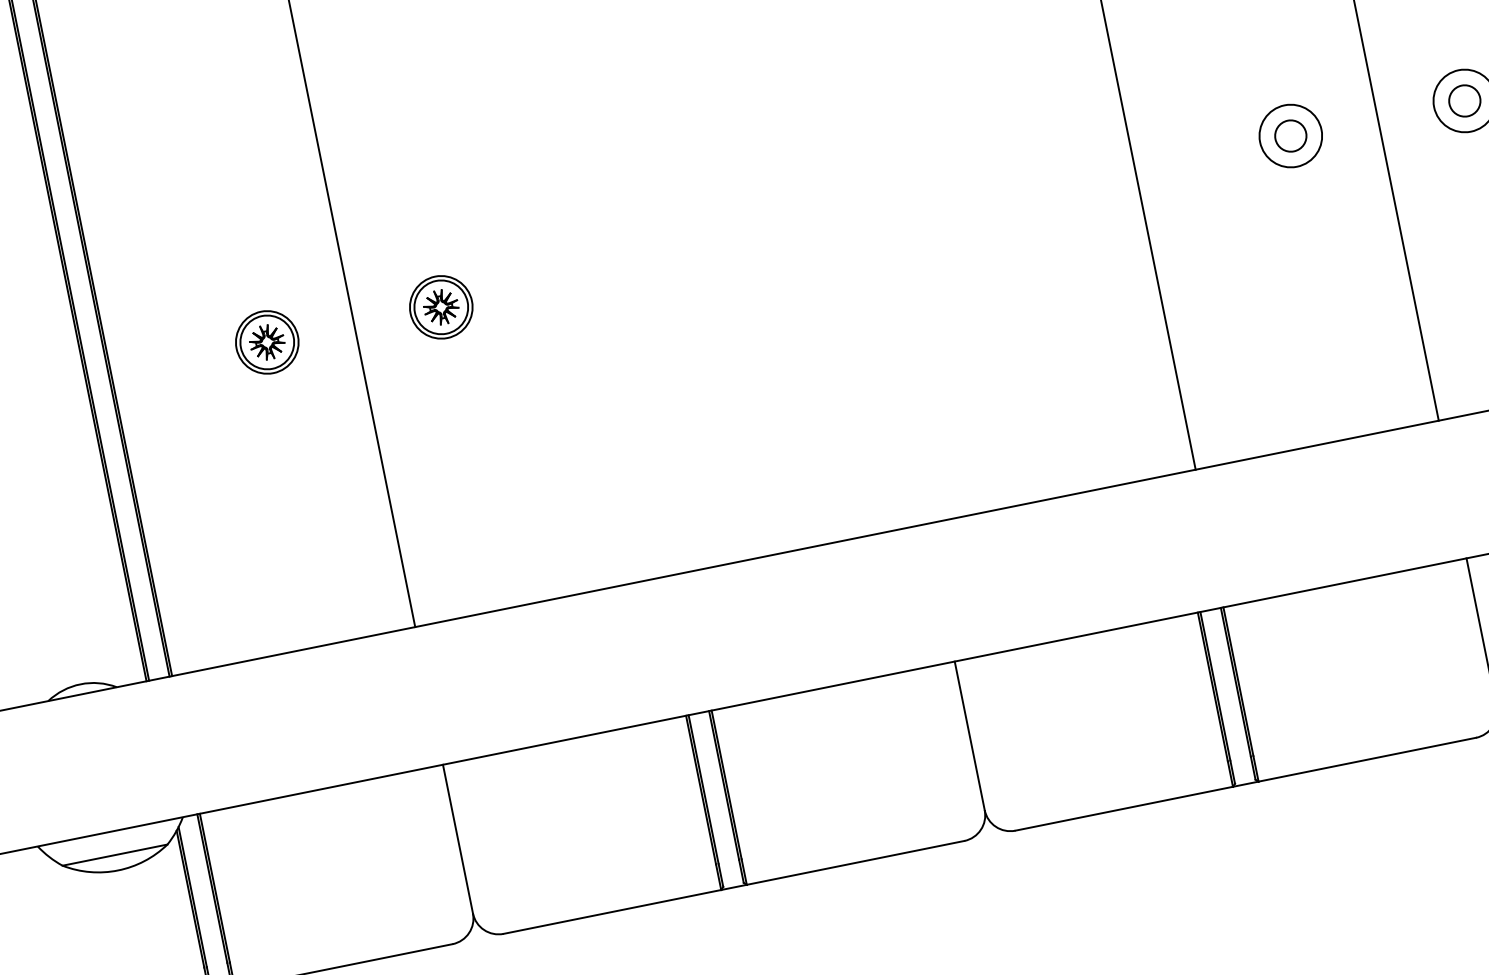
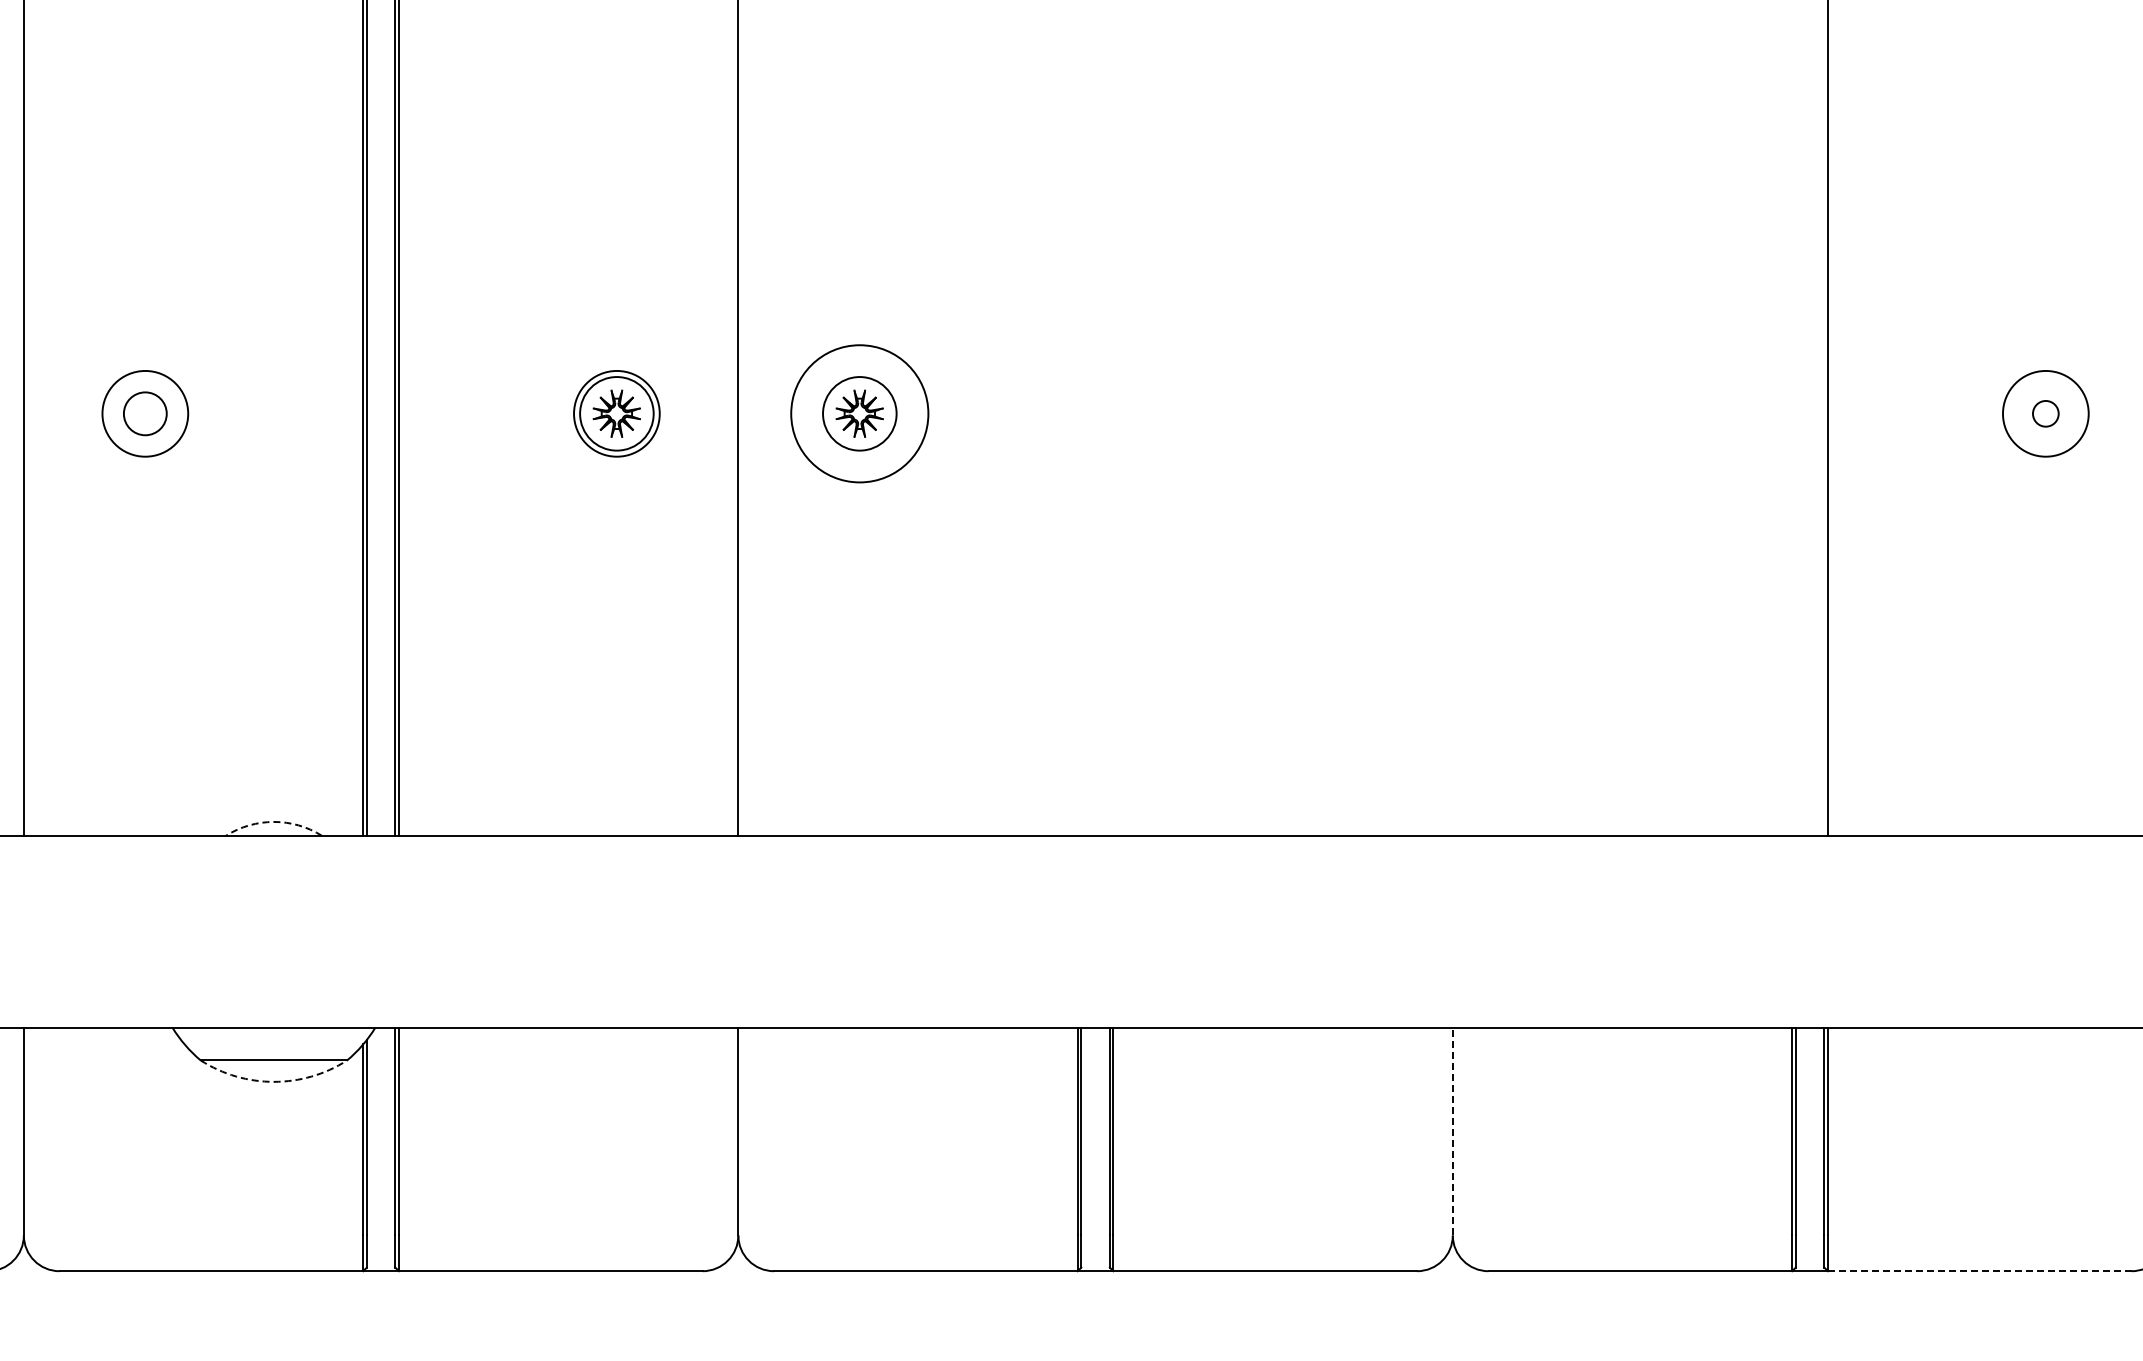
circle: (1290, 135) -> (2045, 413), size x0.6
circle: (441, 307) -> (859, 413), size x1.6
arc: (80, 684) -> (273, 821), solid -> dashed
line: (969, 735) -> (1452, 1131), solid -> dashed
line: (1367, 759) -> (1979, 1271), solid -> dashed
arc: (117, 870) -> (273, 1081), solid -> dashed

